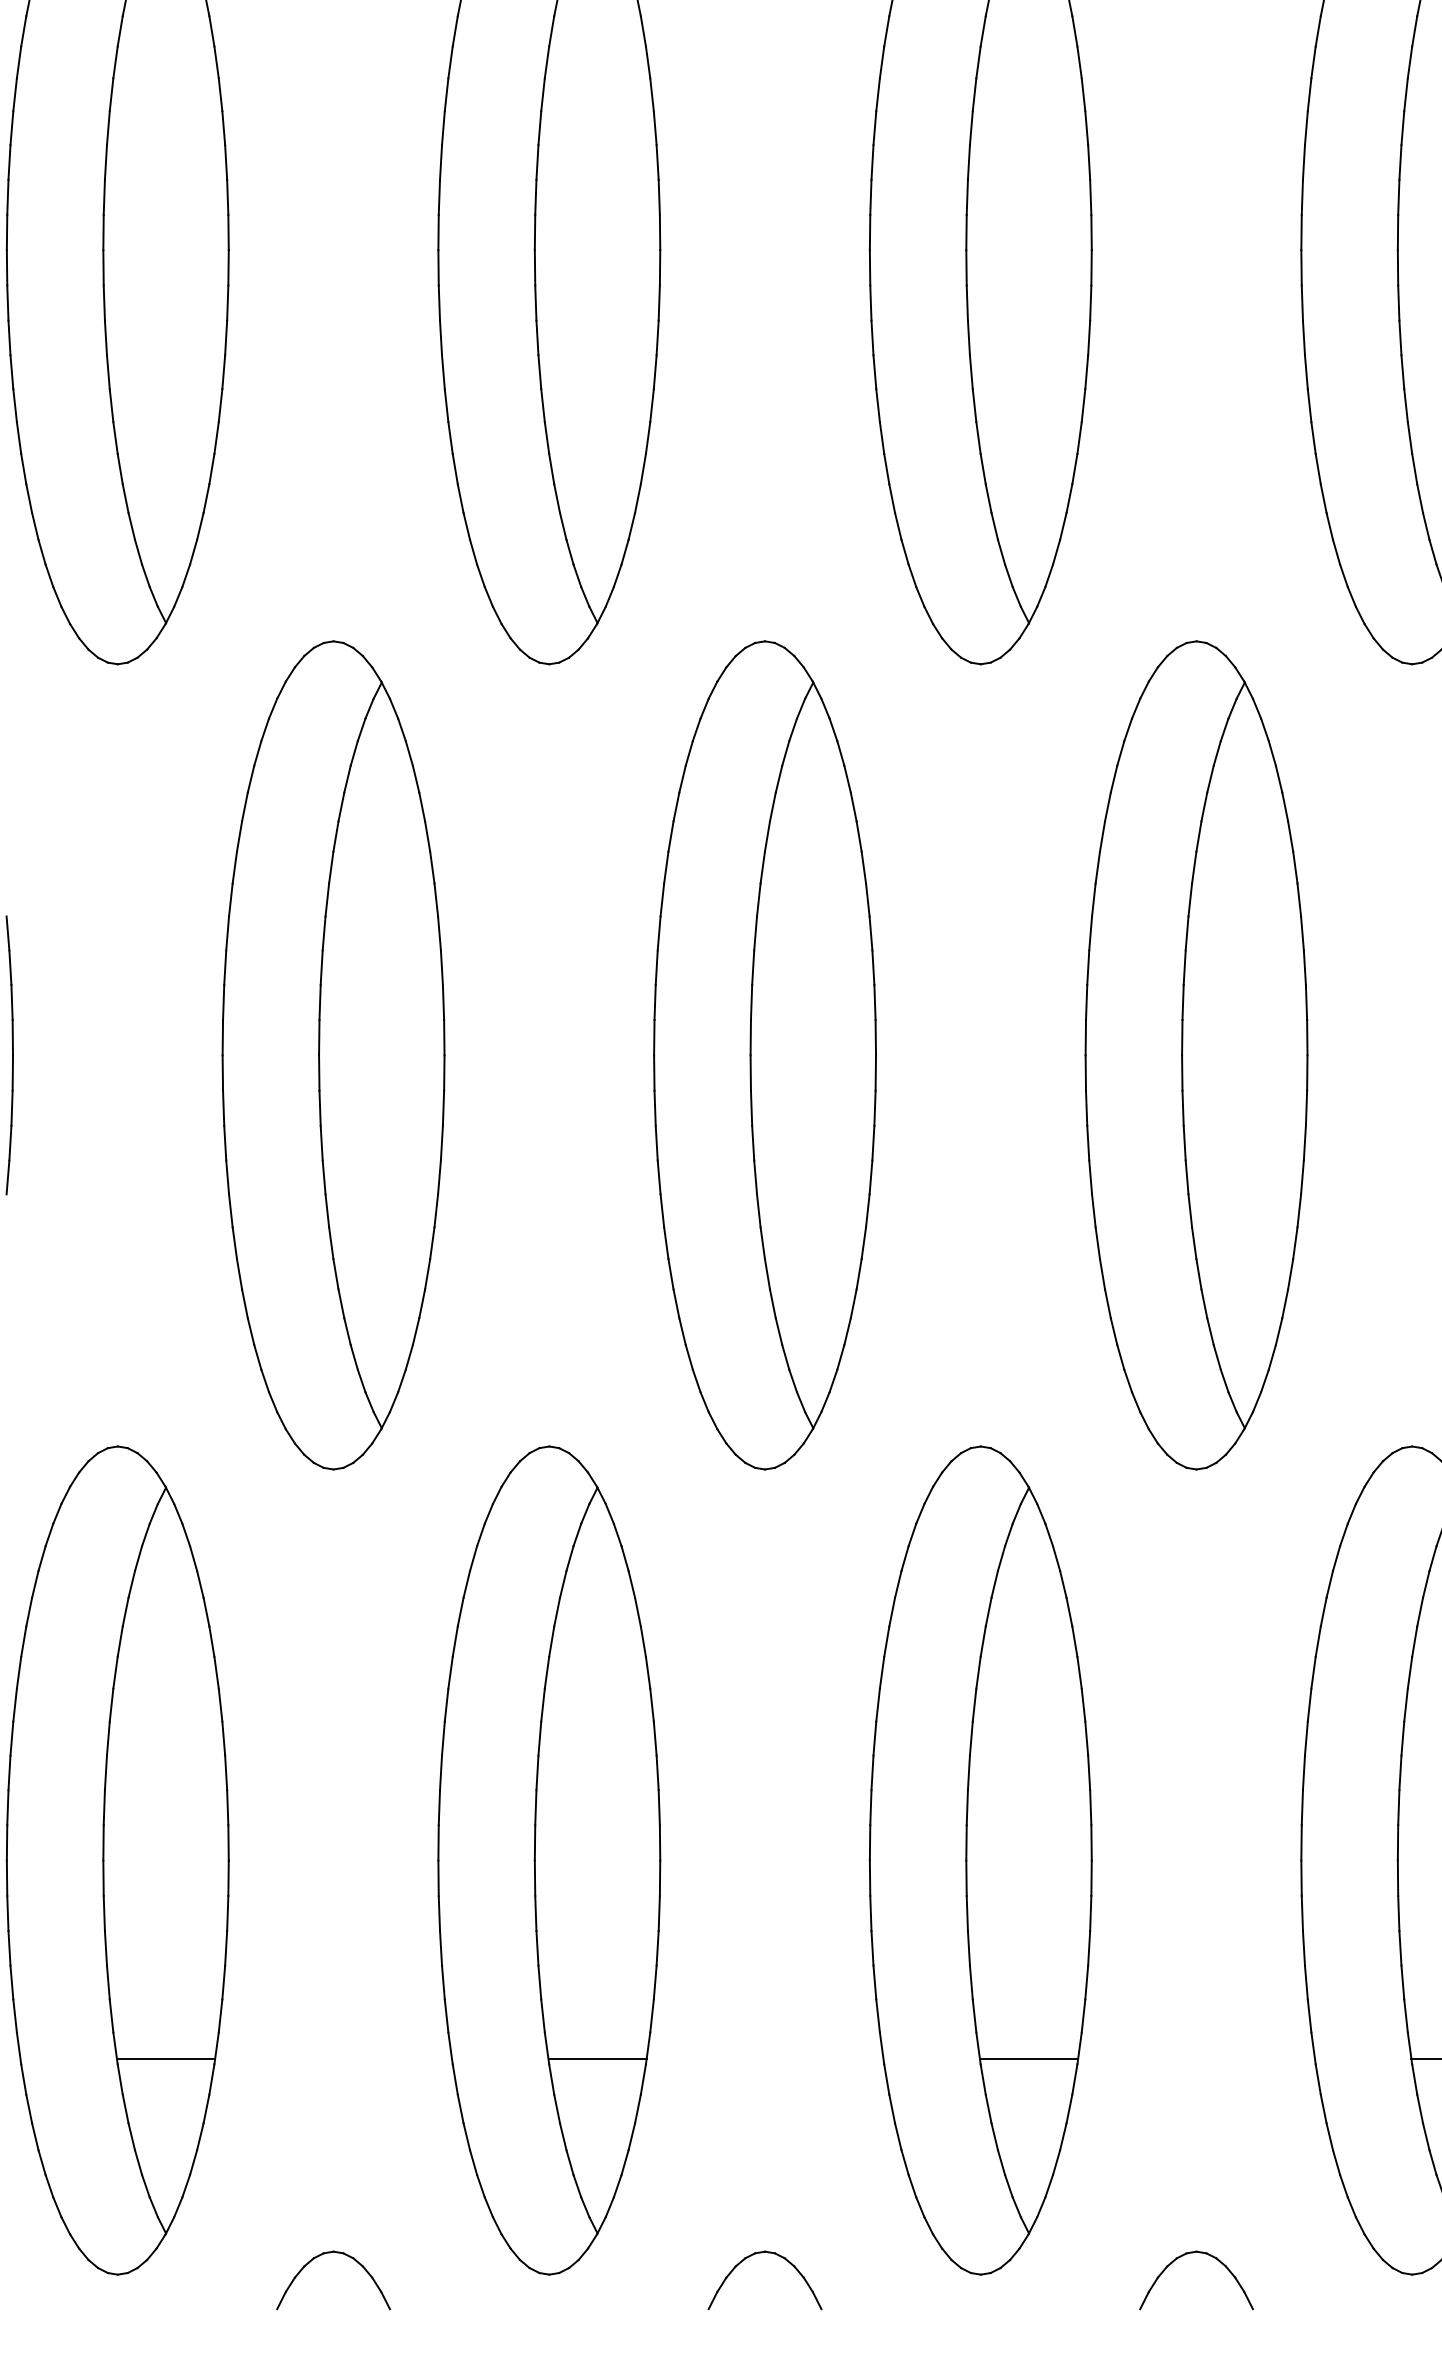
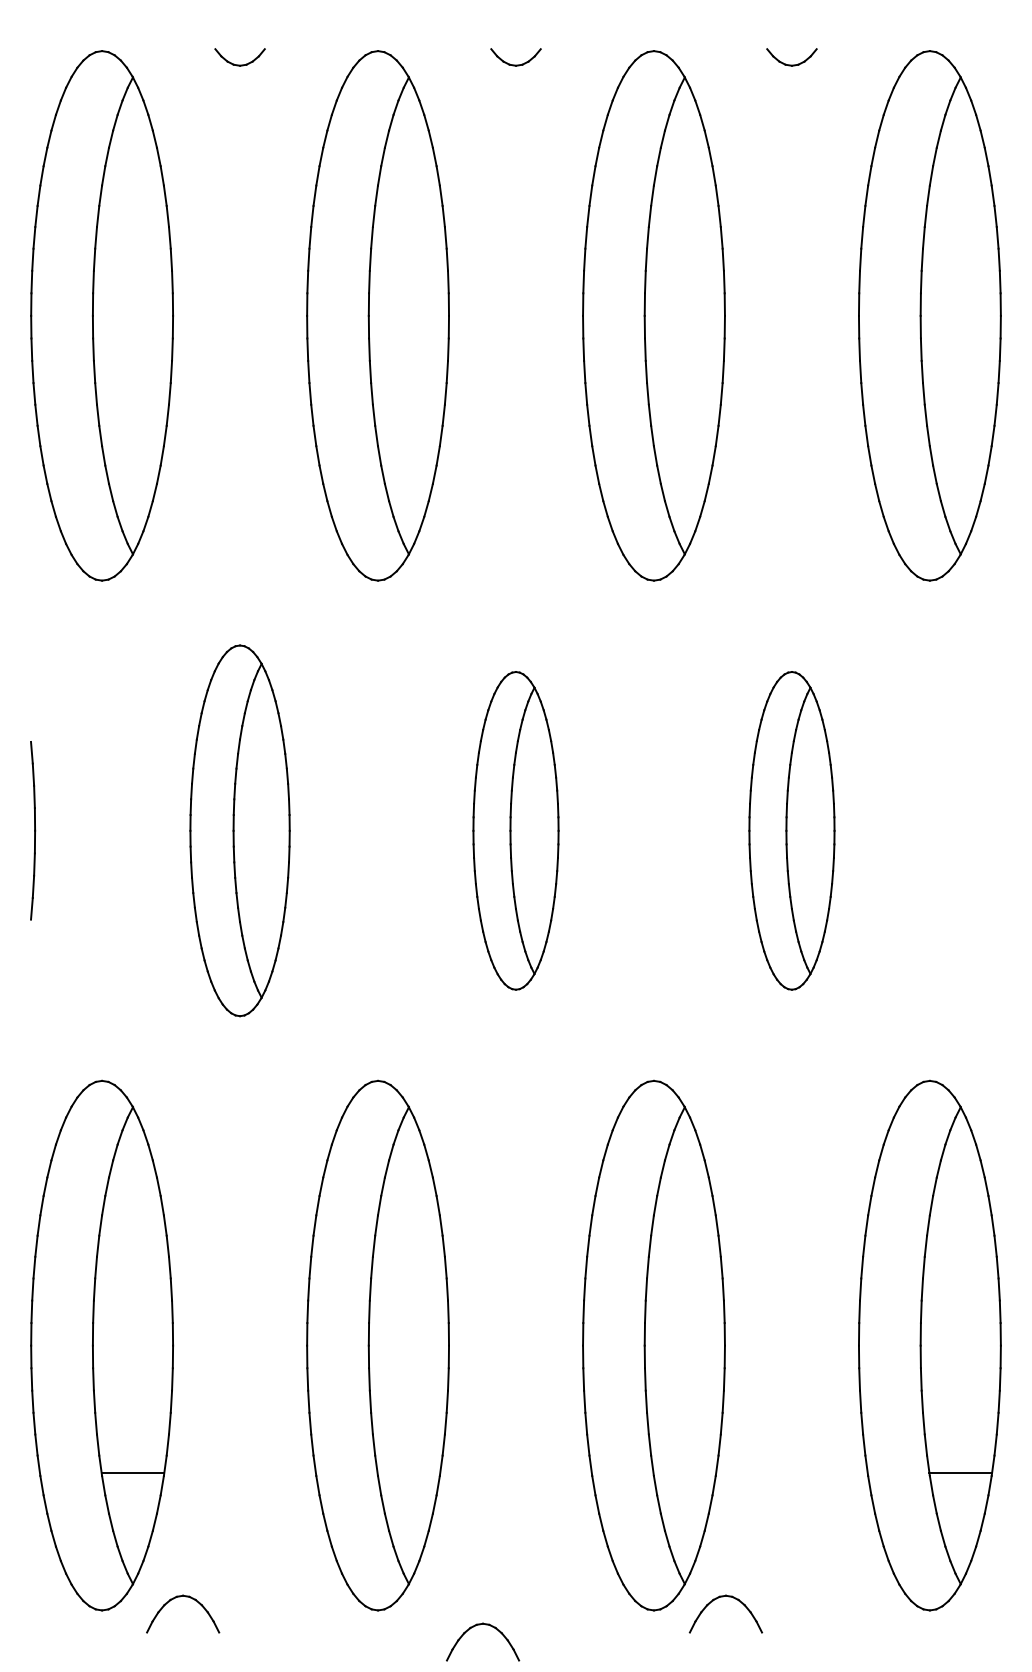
part: (332, 1054) -> (239, 830), size x0.7
part: (764, 1054) -> (515, 830), size x0.6
part: (1195, 1054) -> (791, 830), size x0.6
line: (596, 2058) -> (408, 1472), removed
line: (1028, 2058) -> (684, 1472), removed
part: (337, 2254) -> (185, 1597), moved
part: (768, 2254) -> (485, 1625), moved
part: (1192, 2254) -> (723, 1597), moved

